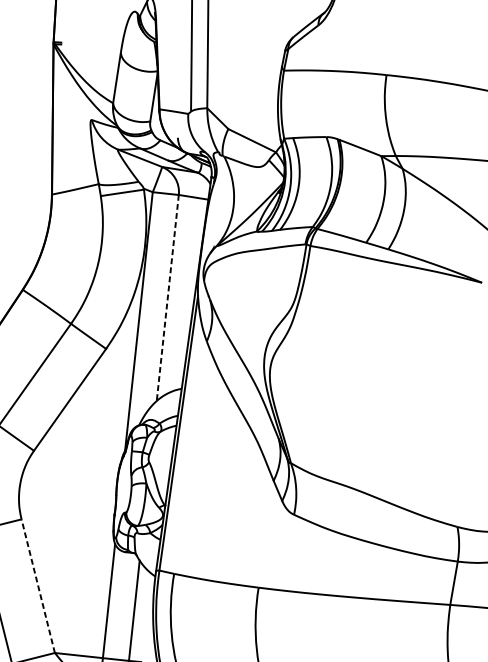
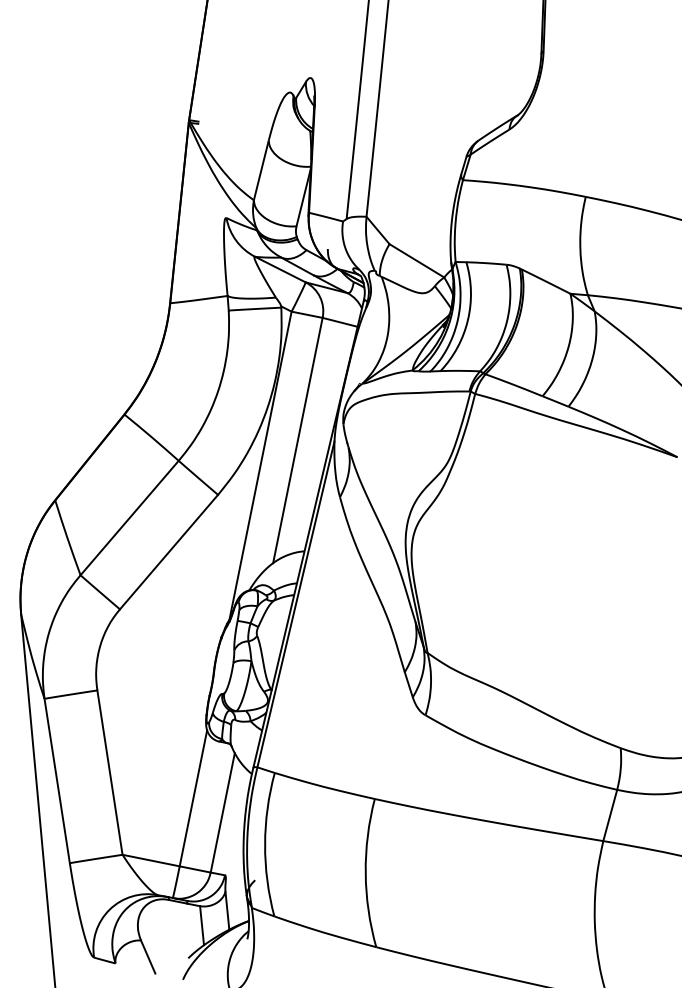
line: (167, 298) -> (297, 441), dashed -> solid
line: (37, 586) -> (109, 772), dashed -> solid

